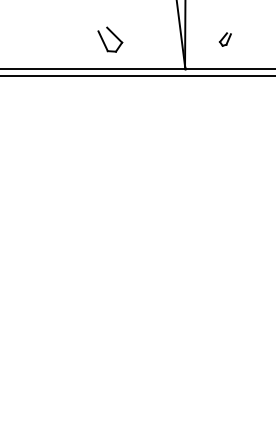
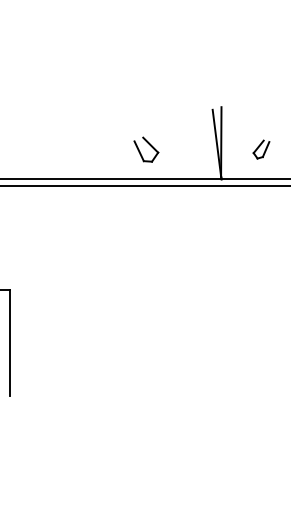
part: (225, 39) -> (261, 149), size x1.43

